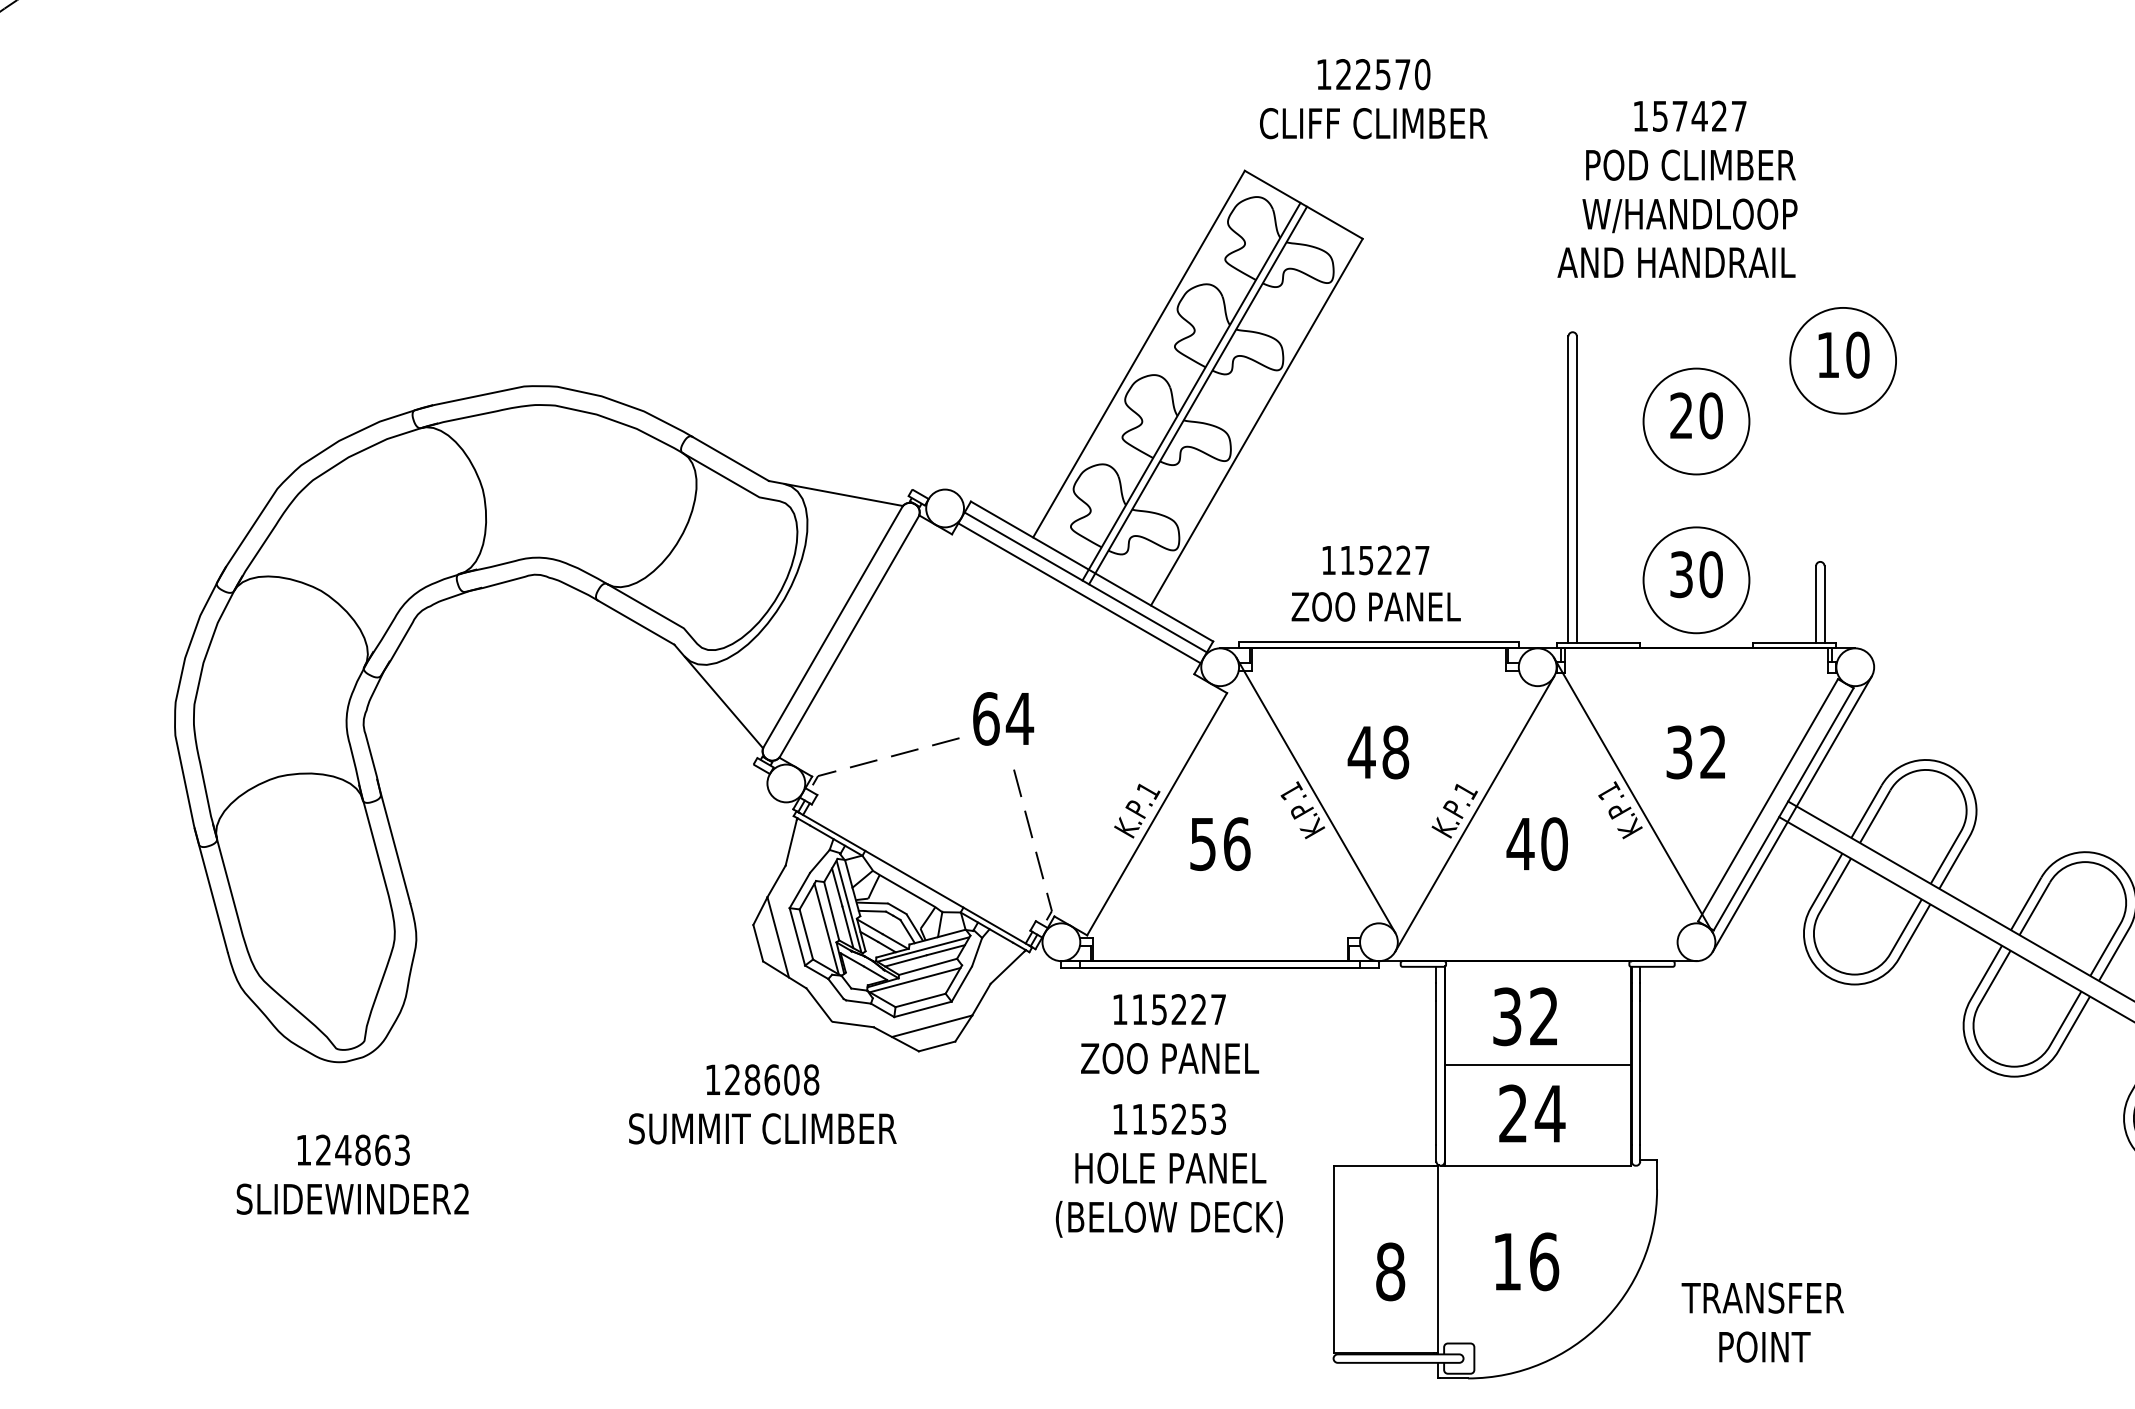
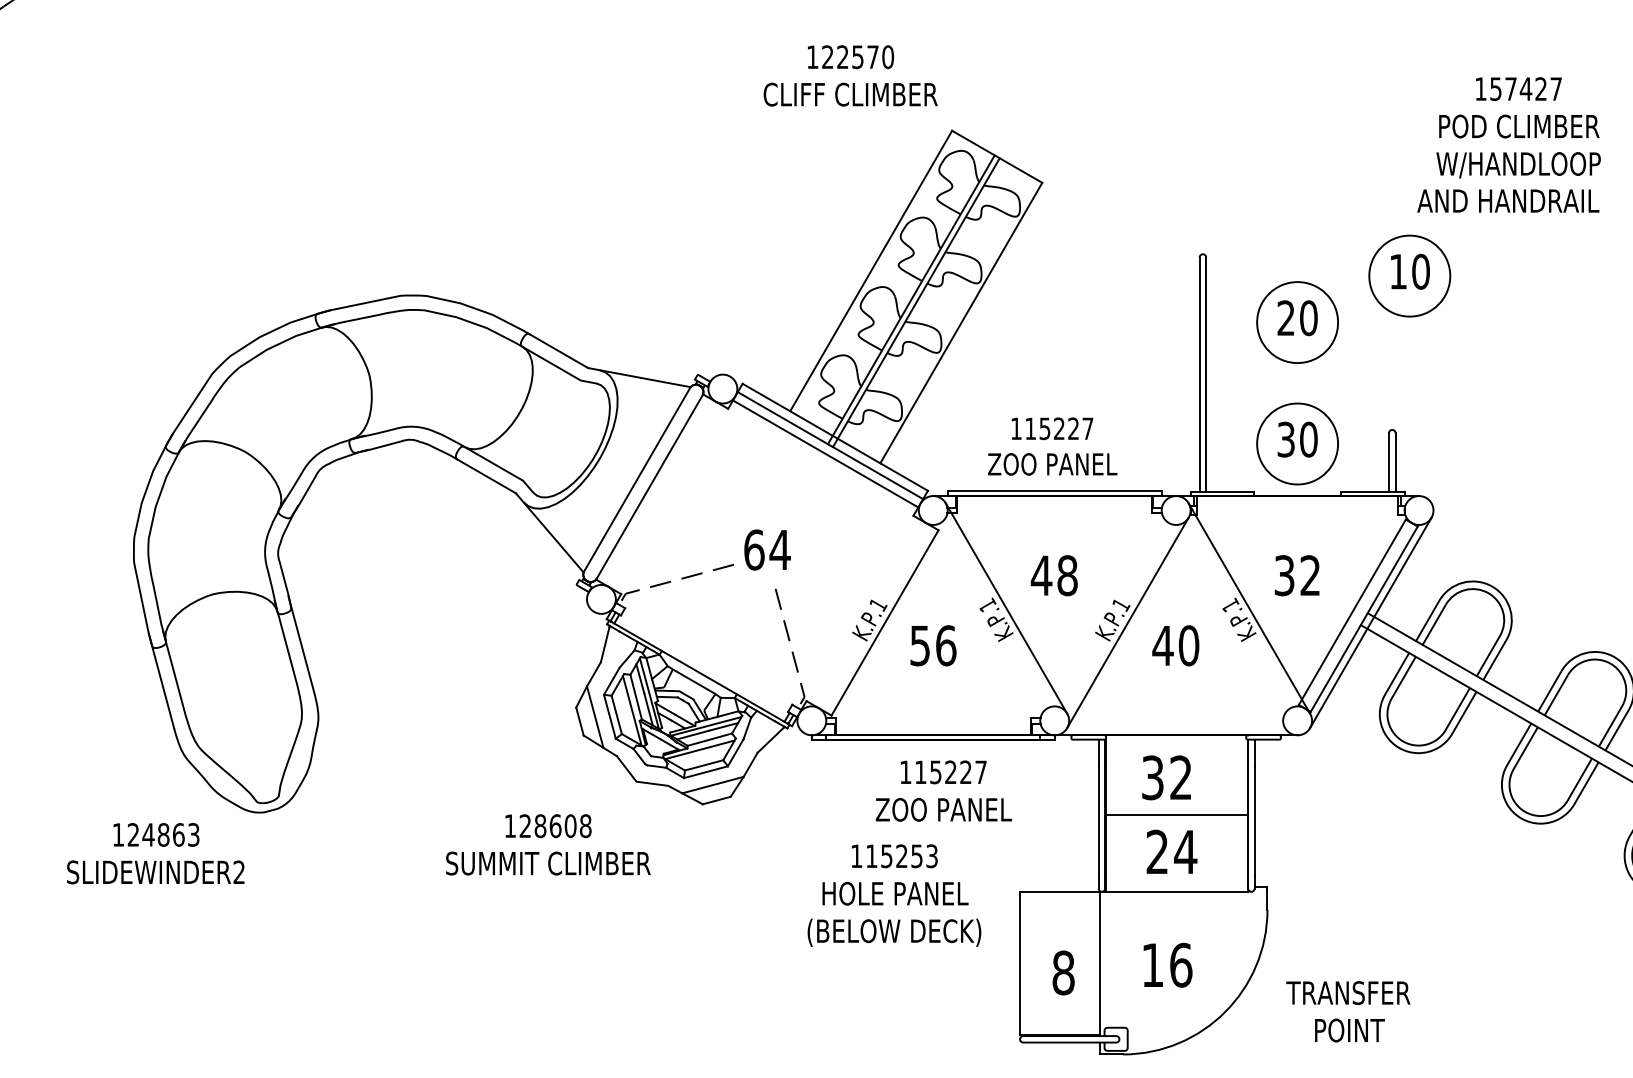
text: (1373, 98) -> (850, 75), moved
text: (1676, 188) -> (1508, 144), moved
text: (1169, 1033) -> (943, 790), moved
text: (762, 1103) -> (548, 844), moved
text: (352, 1174) -> (155, 853), moved

